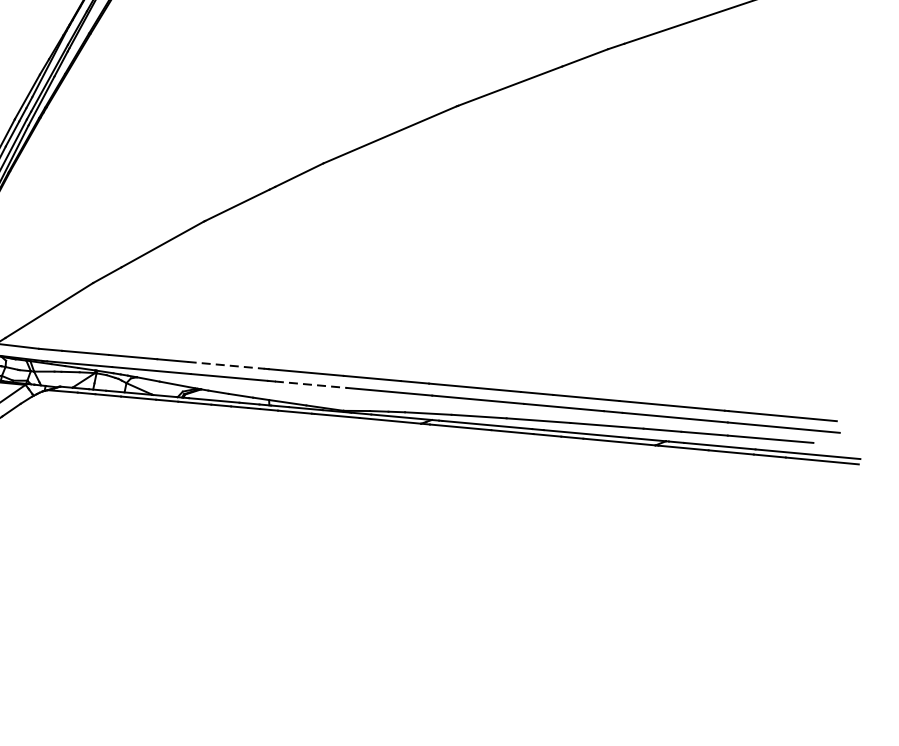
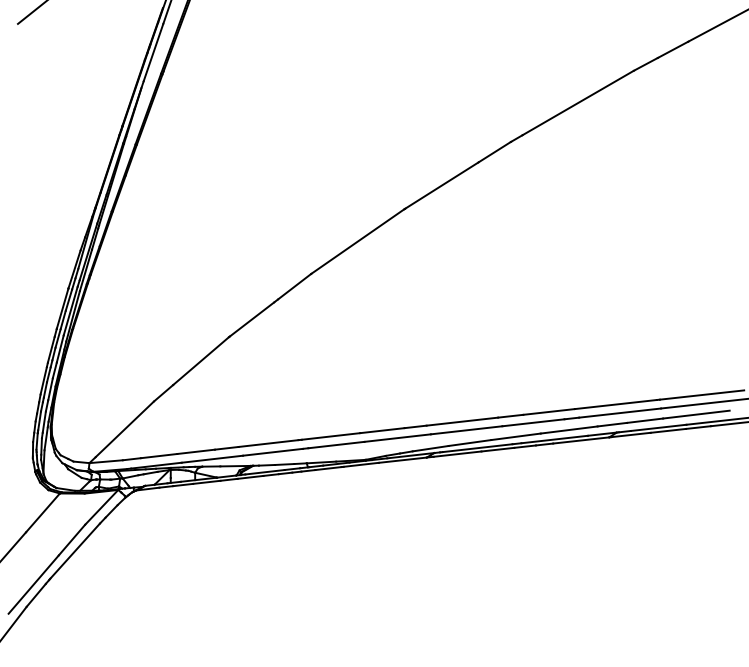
line: (227, 365) -> (269, 443), dashed -> solid
line: (310, 385) -> (336, 445), dashed -> solid

